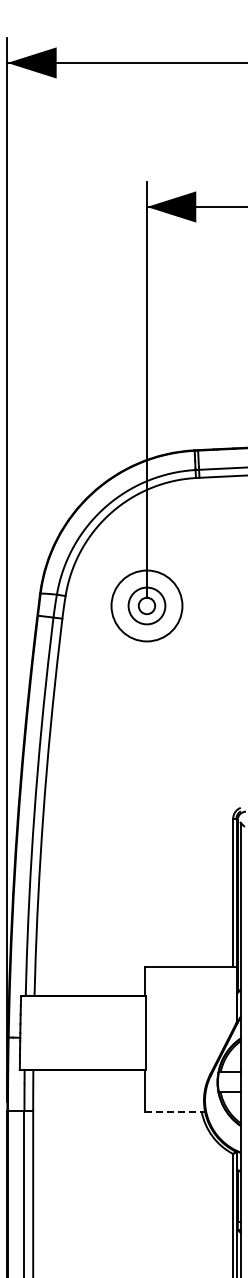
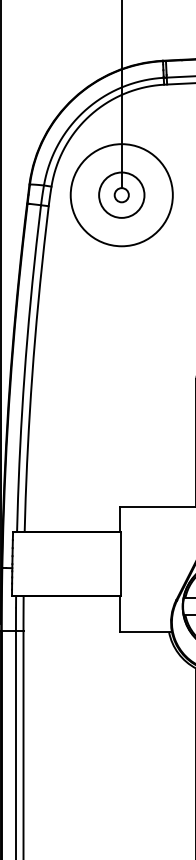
circle: (146, 605) -> (121, 194), size x1.43
circle: (146, 605) -> (121, 194), size x1.67
line: (175, 1111) -> (146, 631), dashed -> solid

